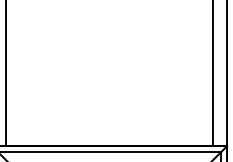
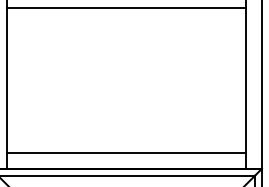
line: (109, 6) -> (126, 7), added
line: (109, 132) -> (126, 152), added

